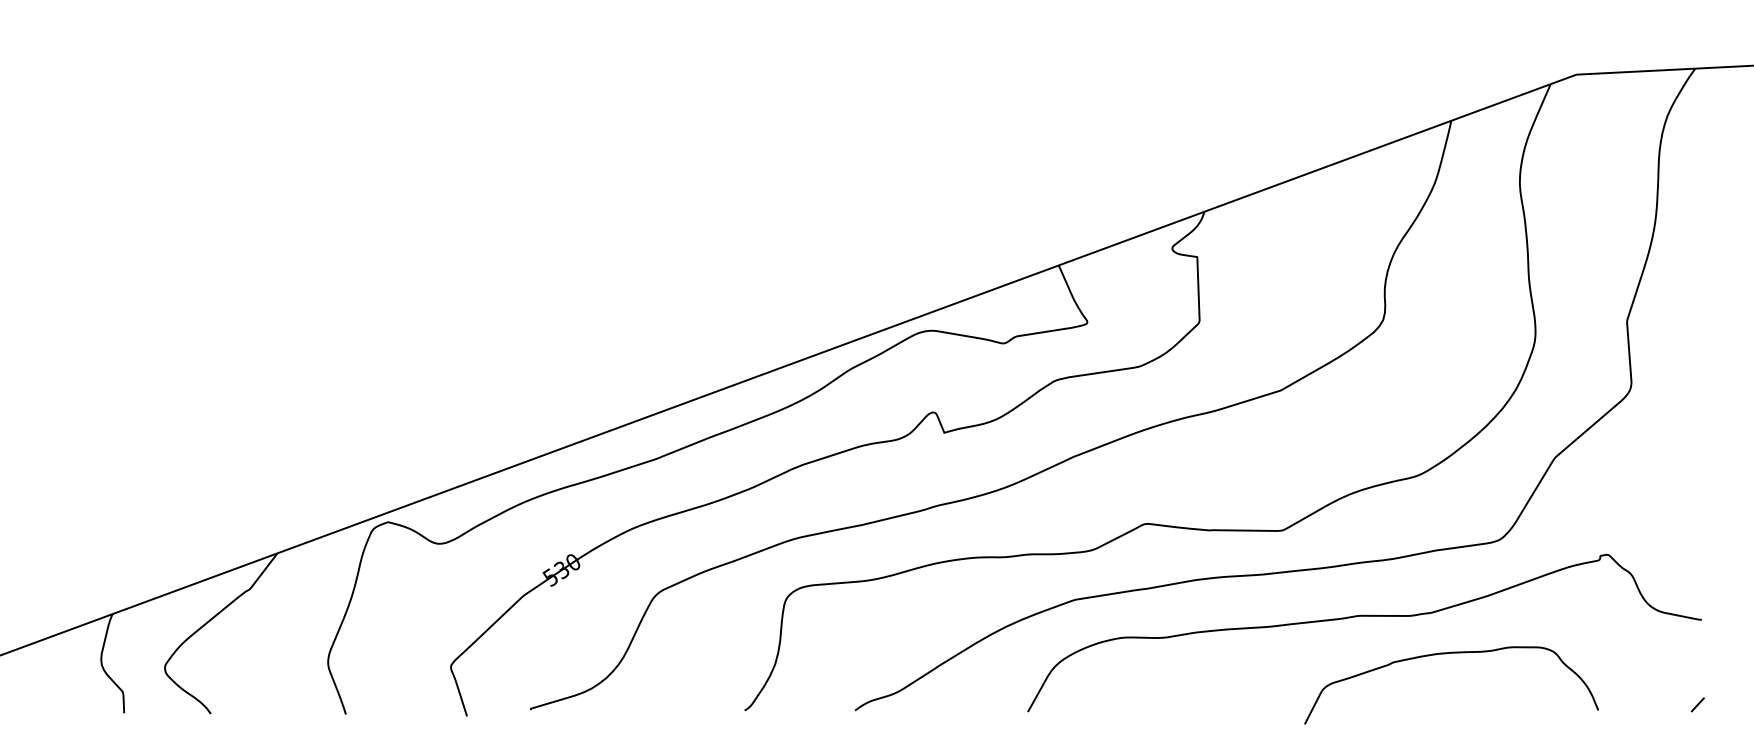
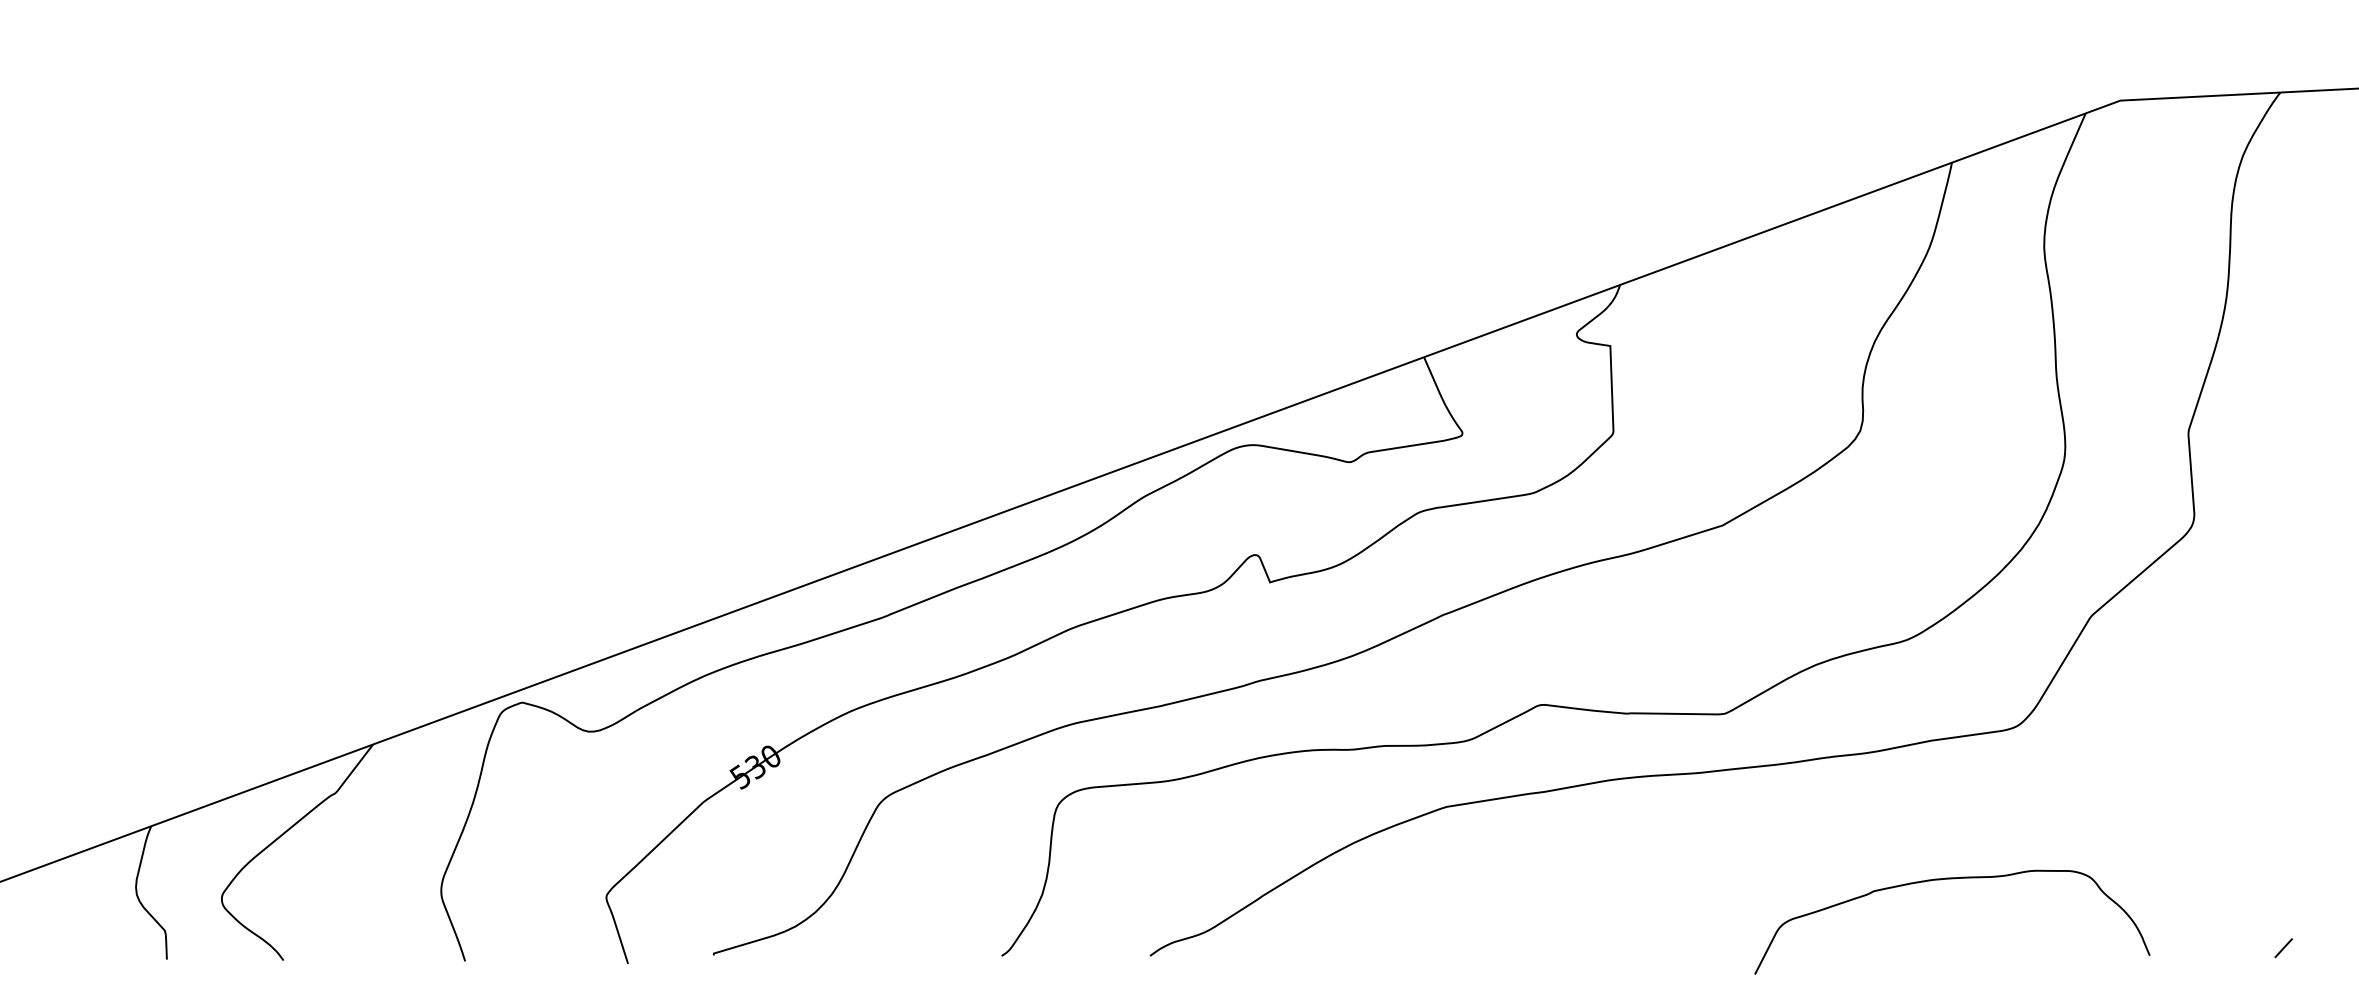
curve: (1364, 616) -> (1835, 829), removed

